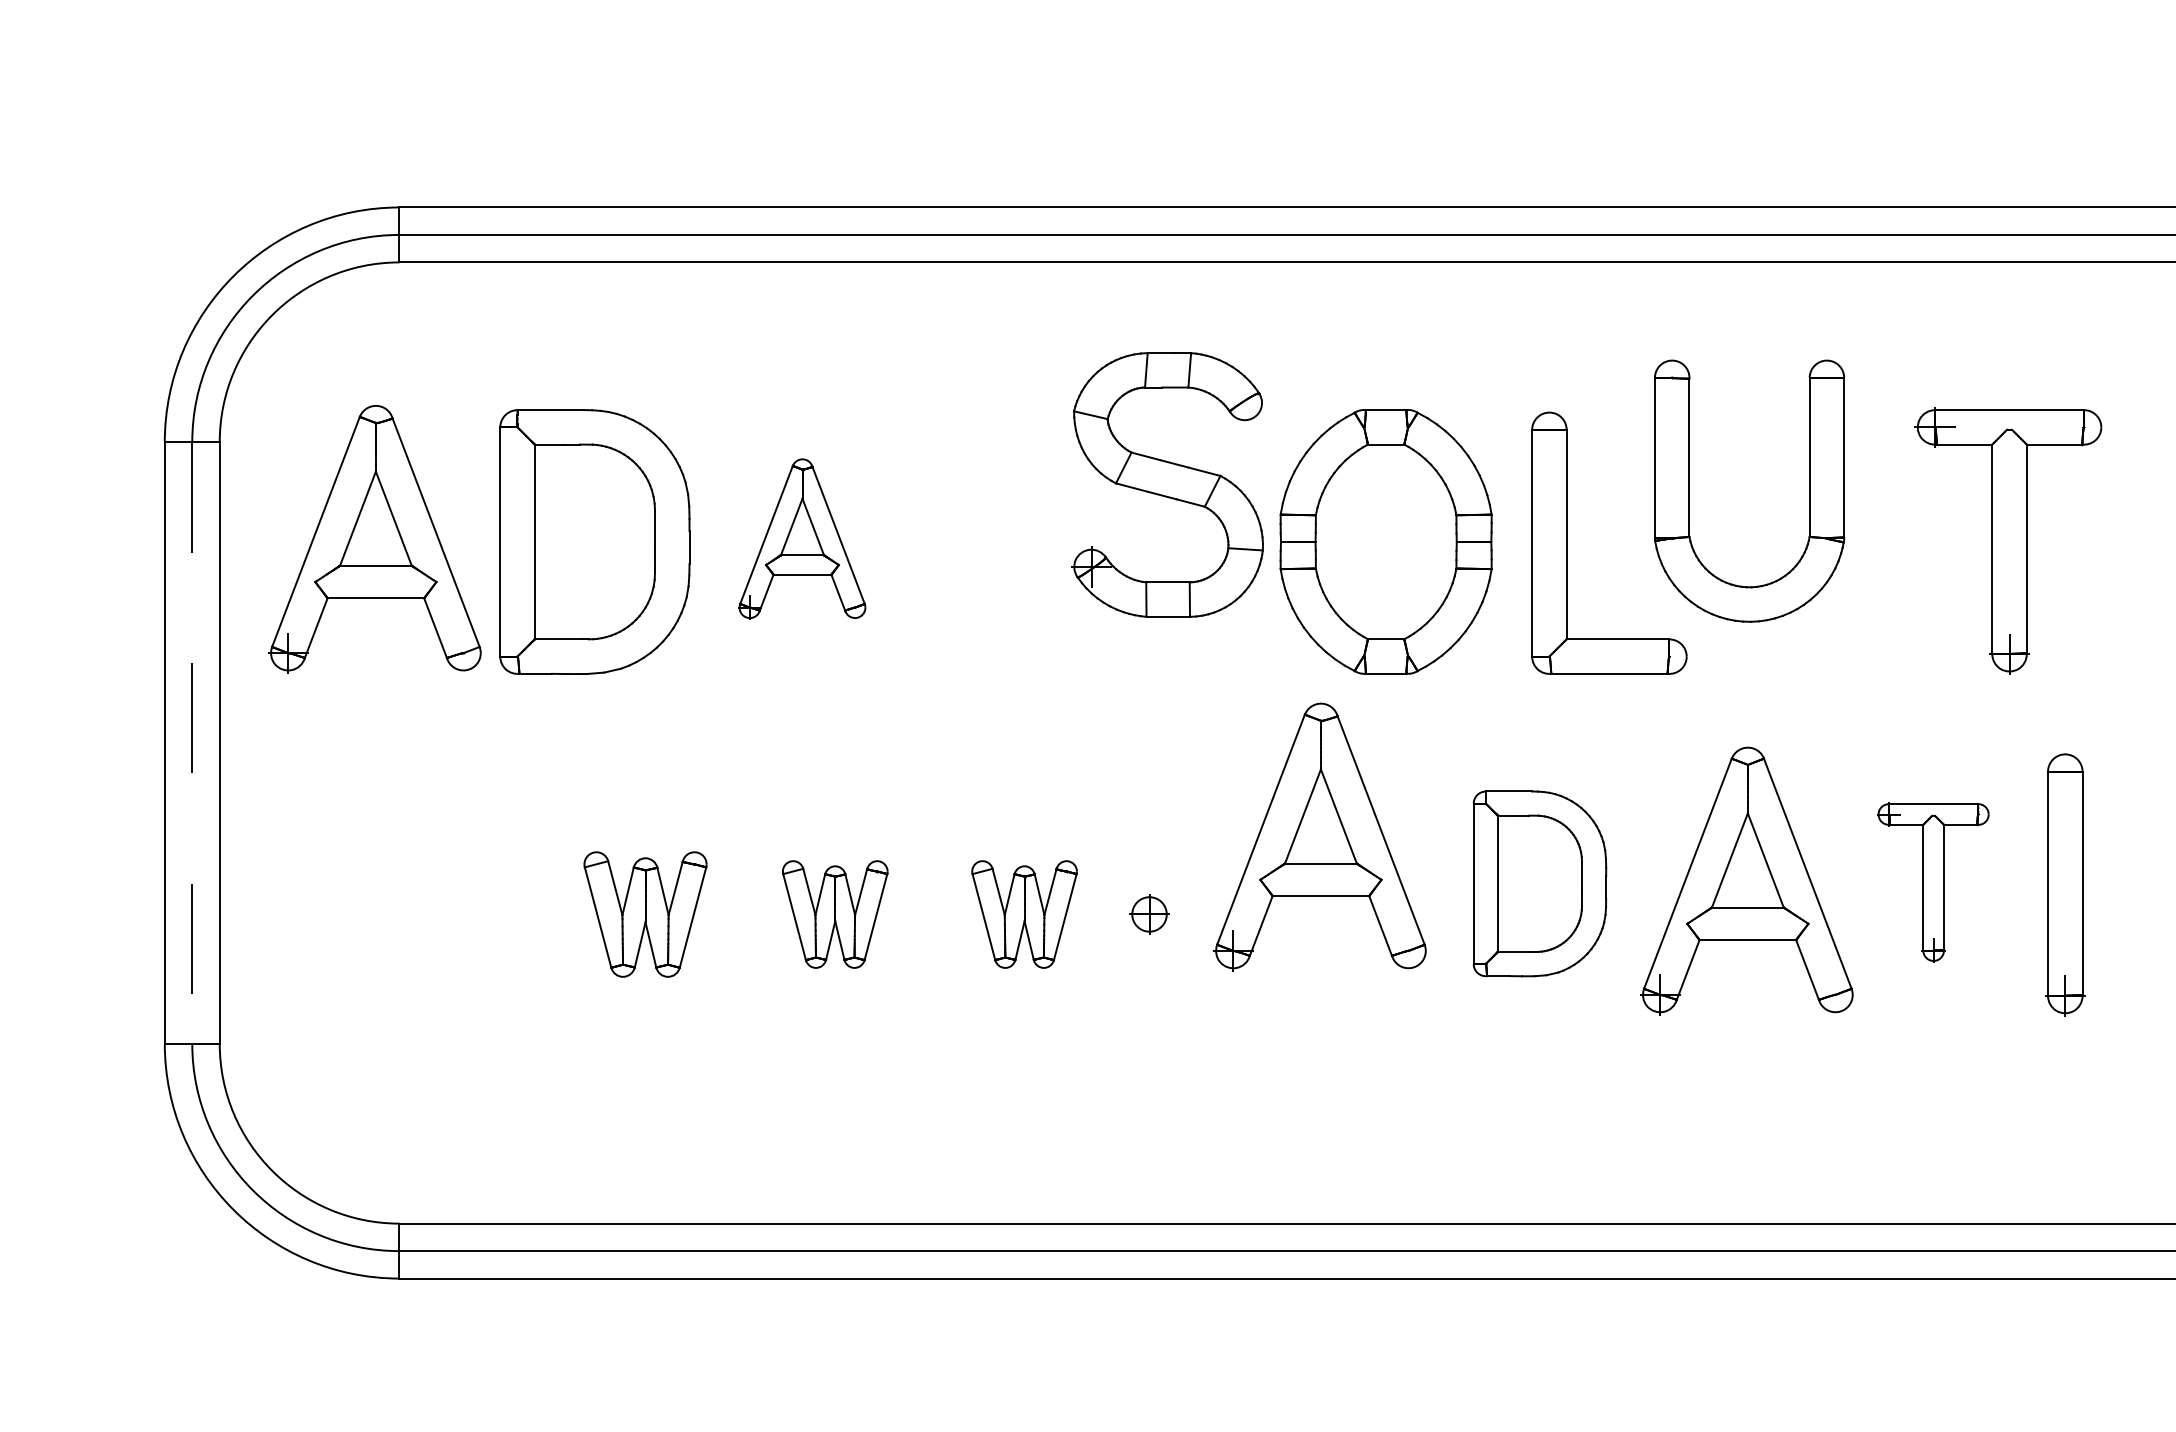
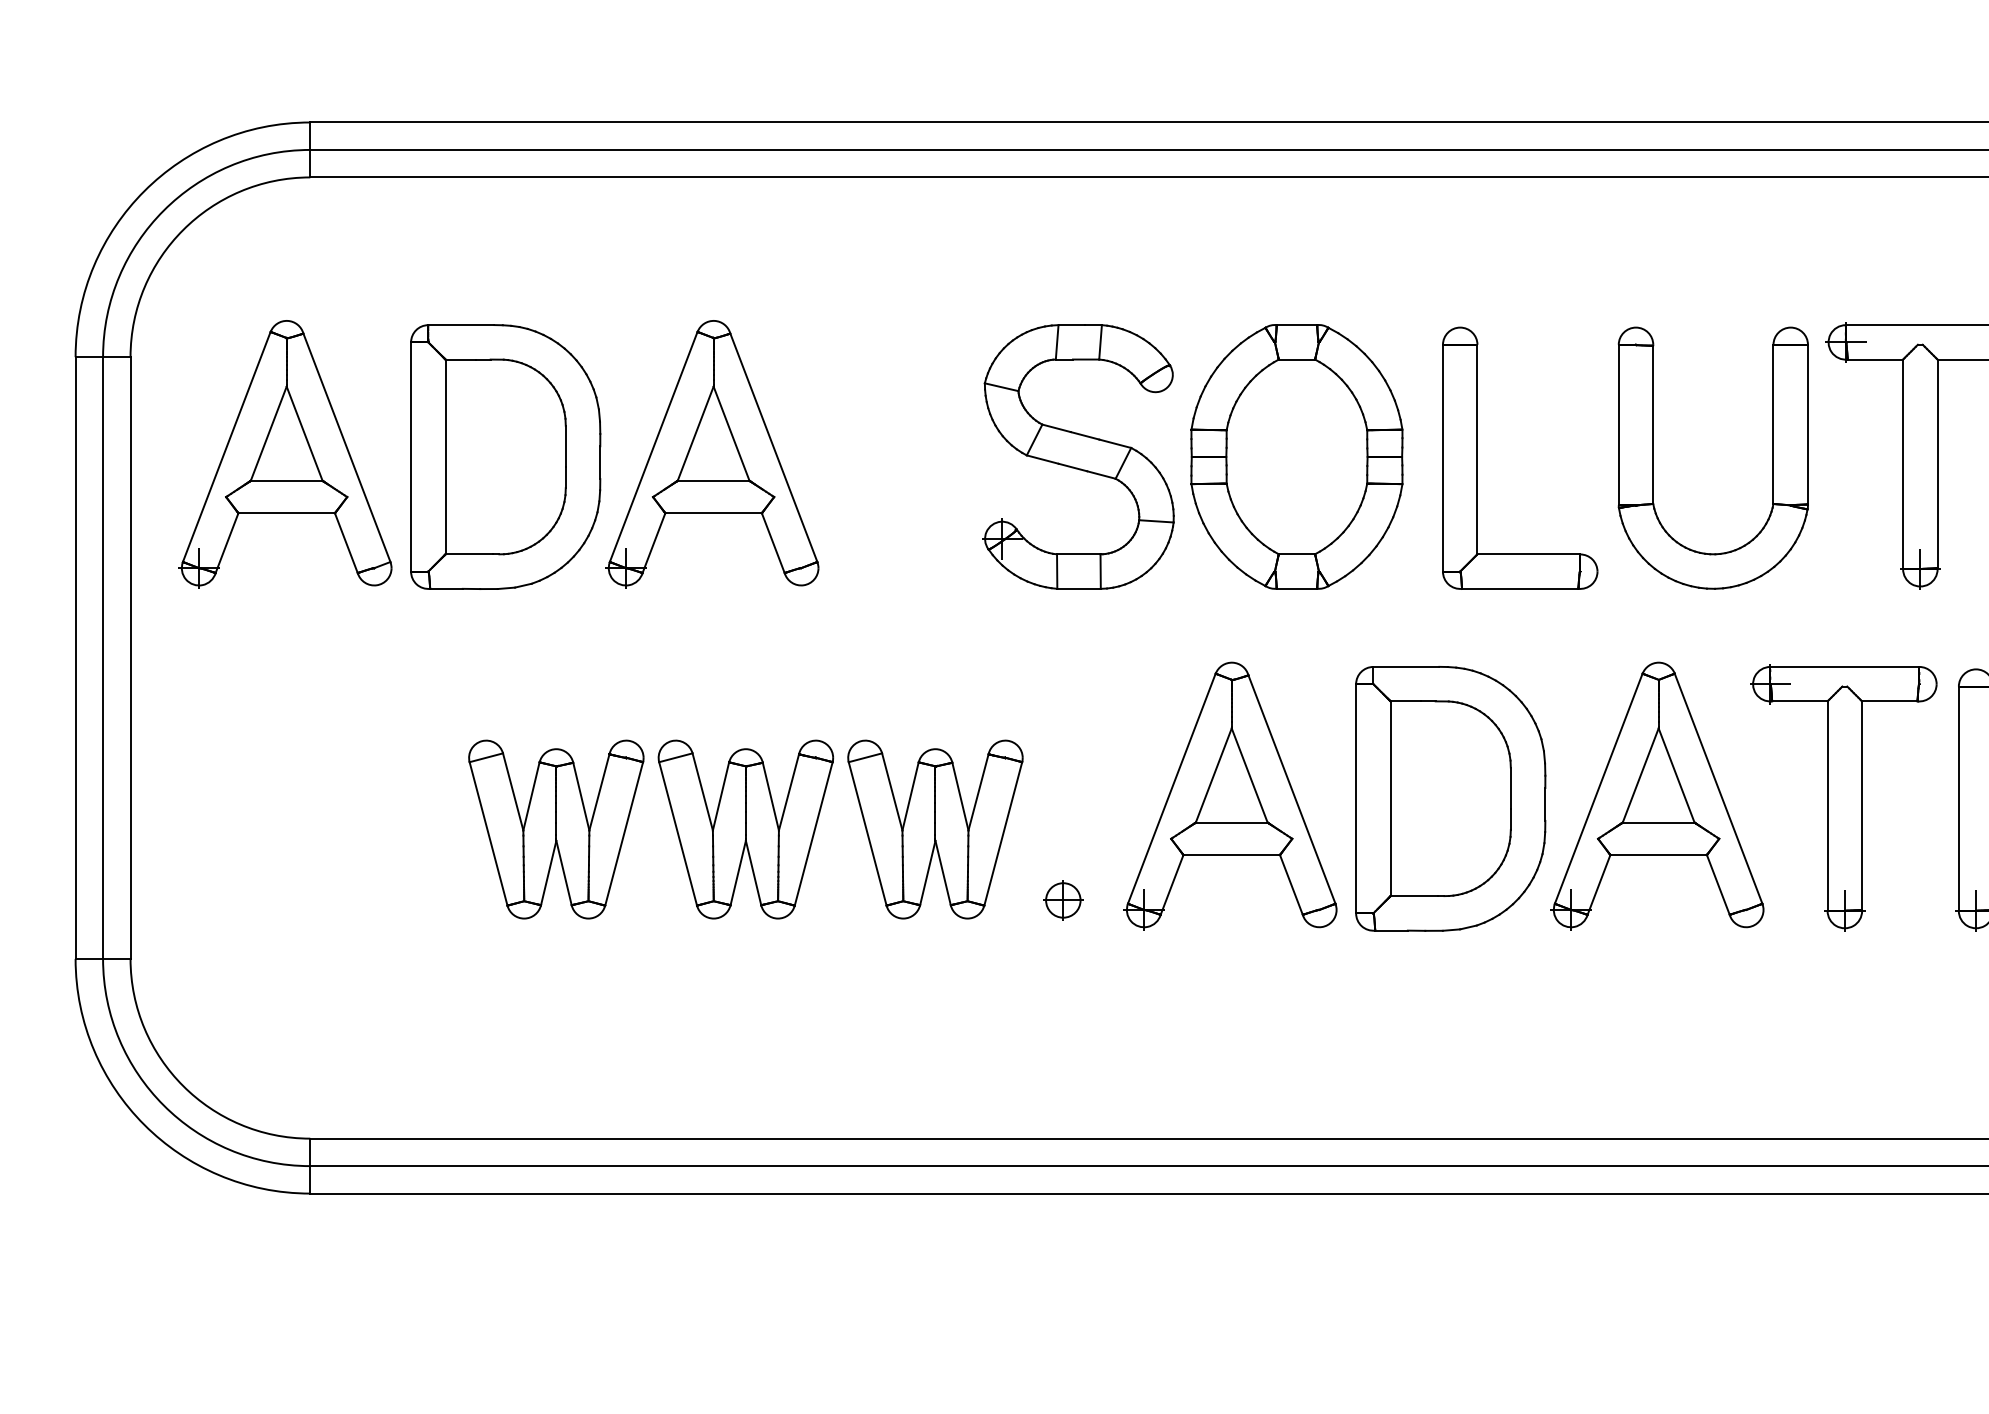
part: (1167, 484) -> (1078, 456), moved
part: (1689, 490) -> (1653, 457), moved
part: (801, 539) -> (712, 454), size x1.67
line: (192, 743) -> (103, 658), dashed -> solid
part: (1319, 836) -> (1230, 795), moved
part: (1932, 882) -> (1843, 797), size x1.67
part: (1539, 883) -> (1450, 798), size x1.43
part: (645, 914) -> (556, 829), size x1.43
part: (835, 914) -> (746, 829), size x1.67
part: (1024, 914) -> (935, 829), size x1.67
part: (1149, 914) -> (1063, 900), moved

